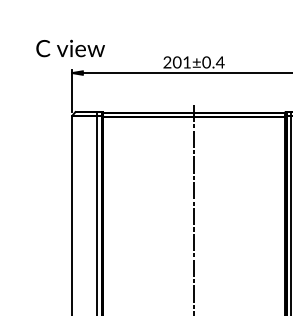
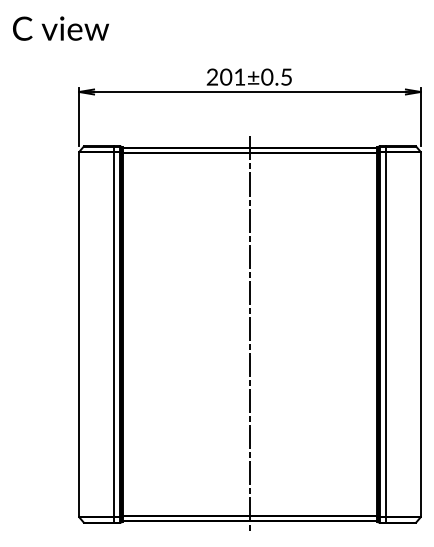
text: (70, 48) -> (60, 28), moved
text: (220, 61) -> (286, 76), 201±0.4 -> 201±0.5

